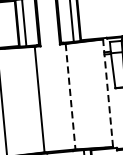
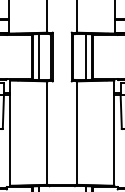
line: (108, 93) -> (114, 133), dashed -> solid
line: (70, 97) -> (77, 133), dashed -> solid

